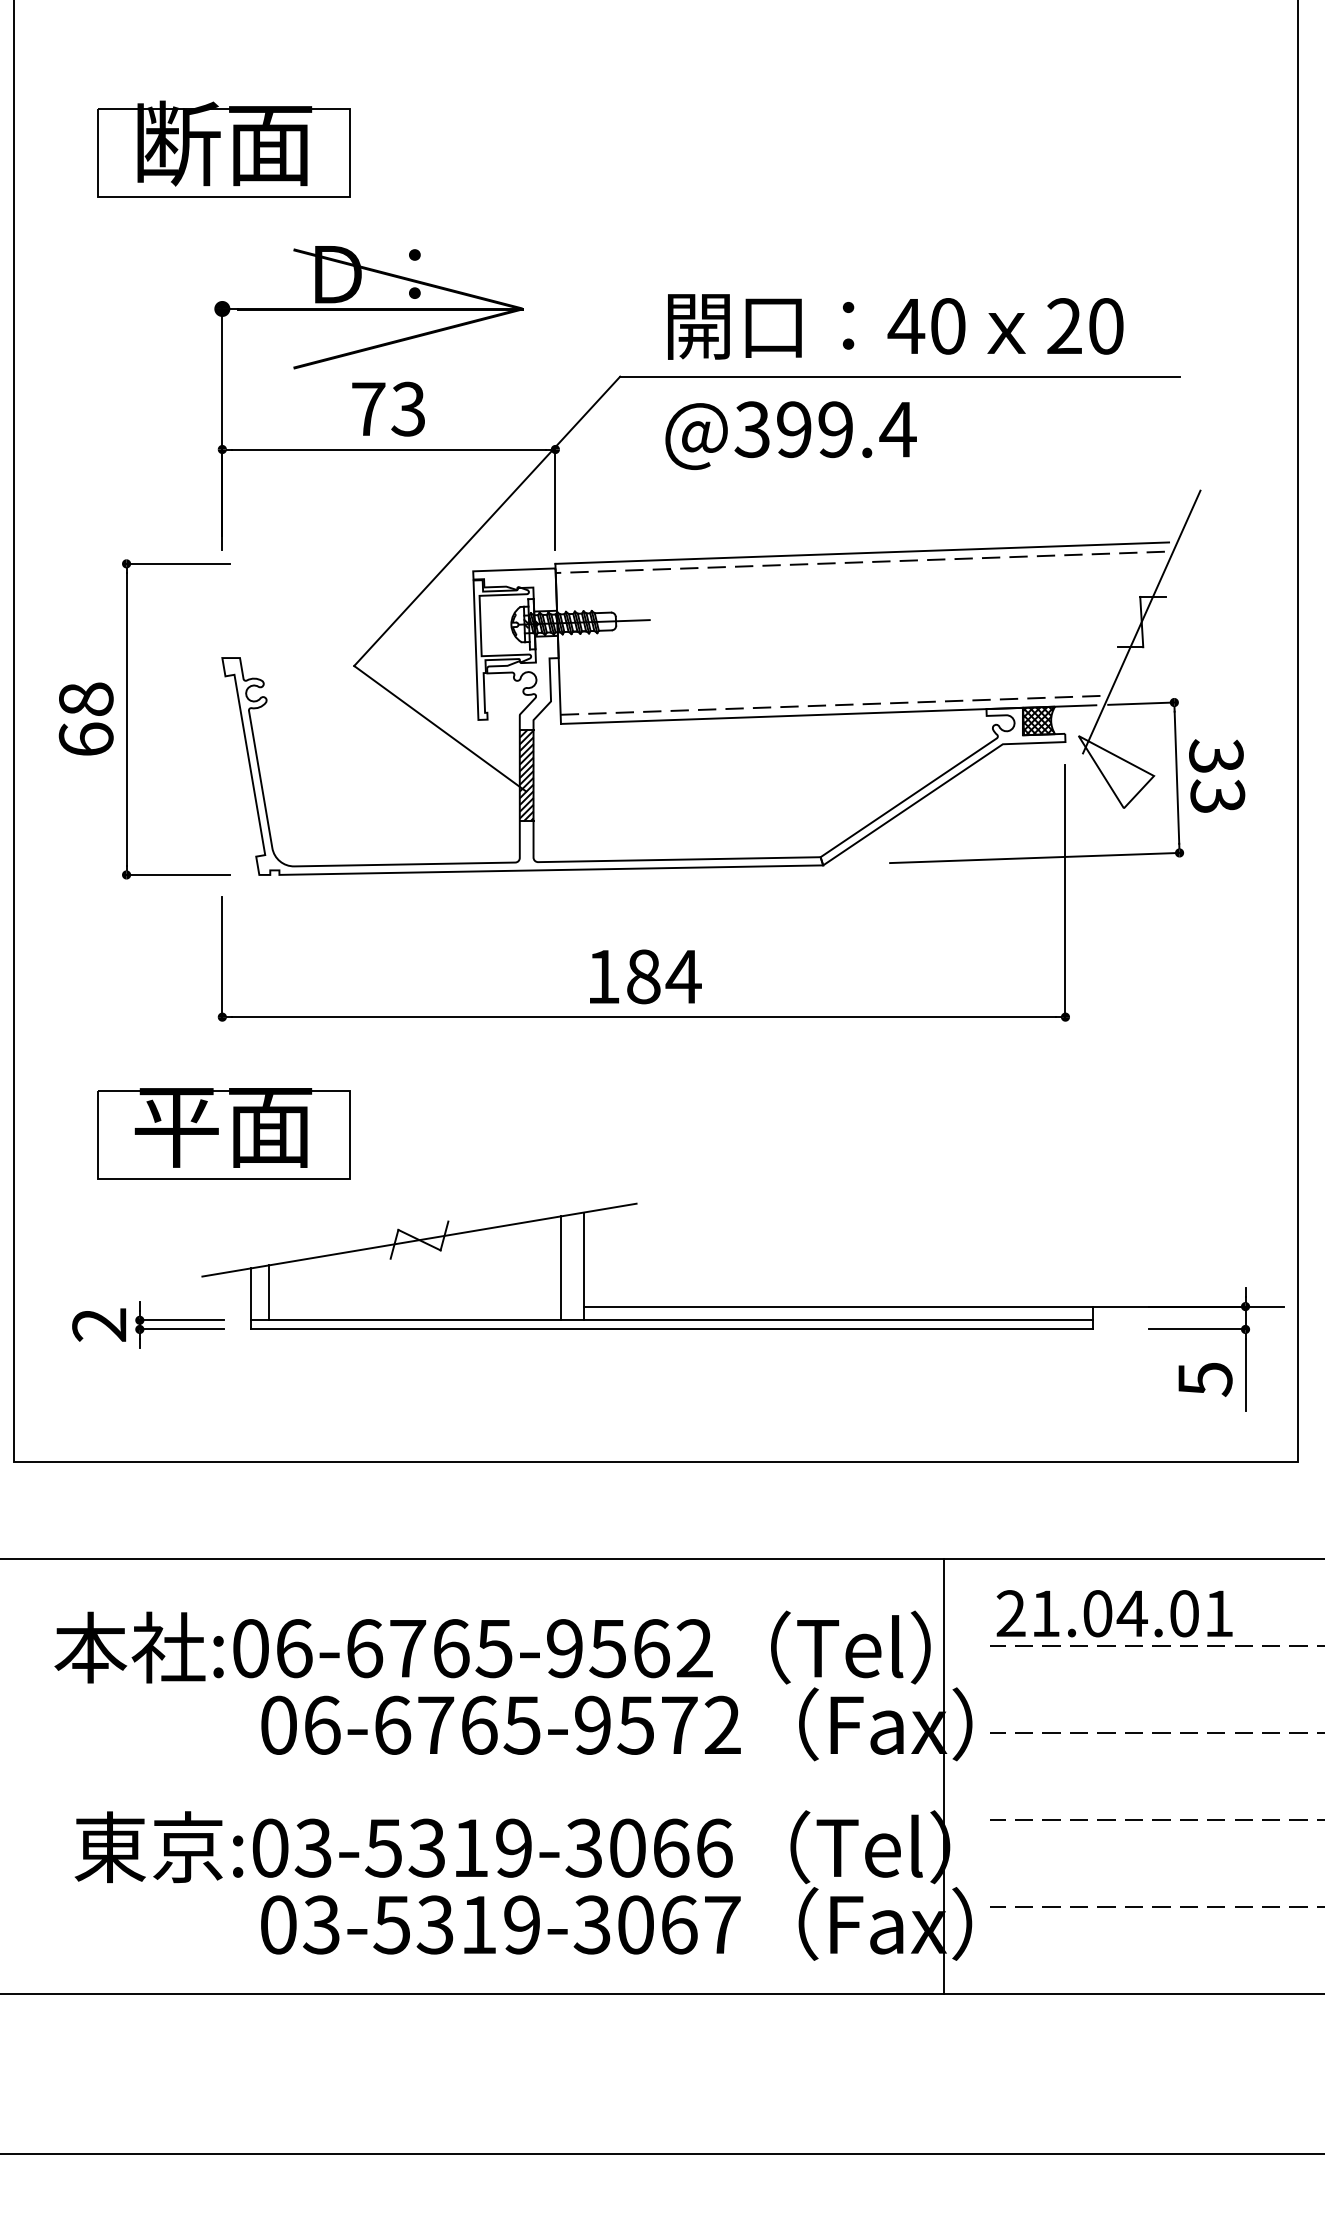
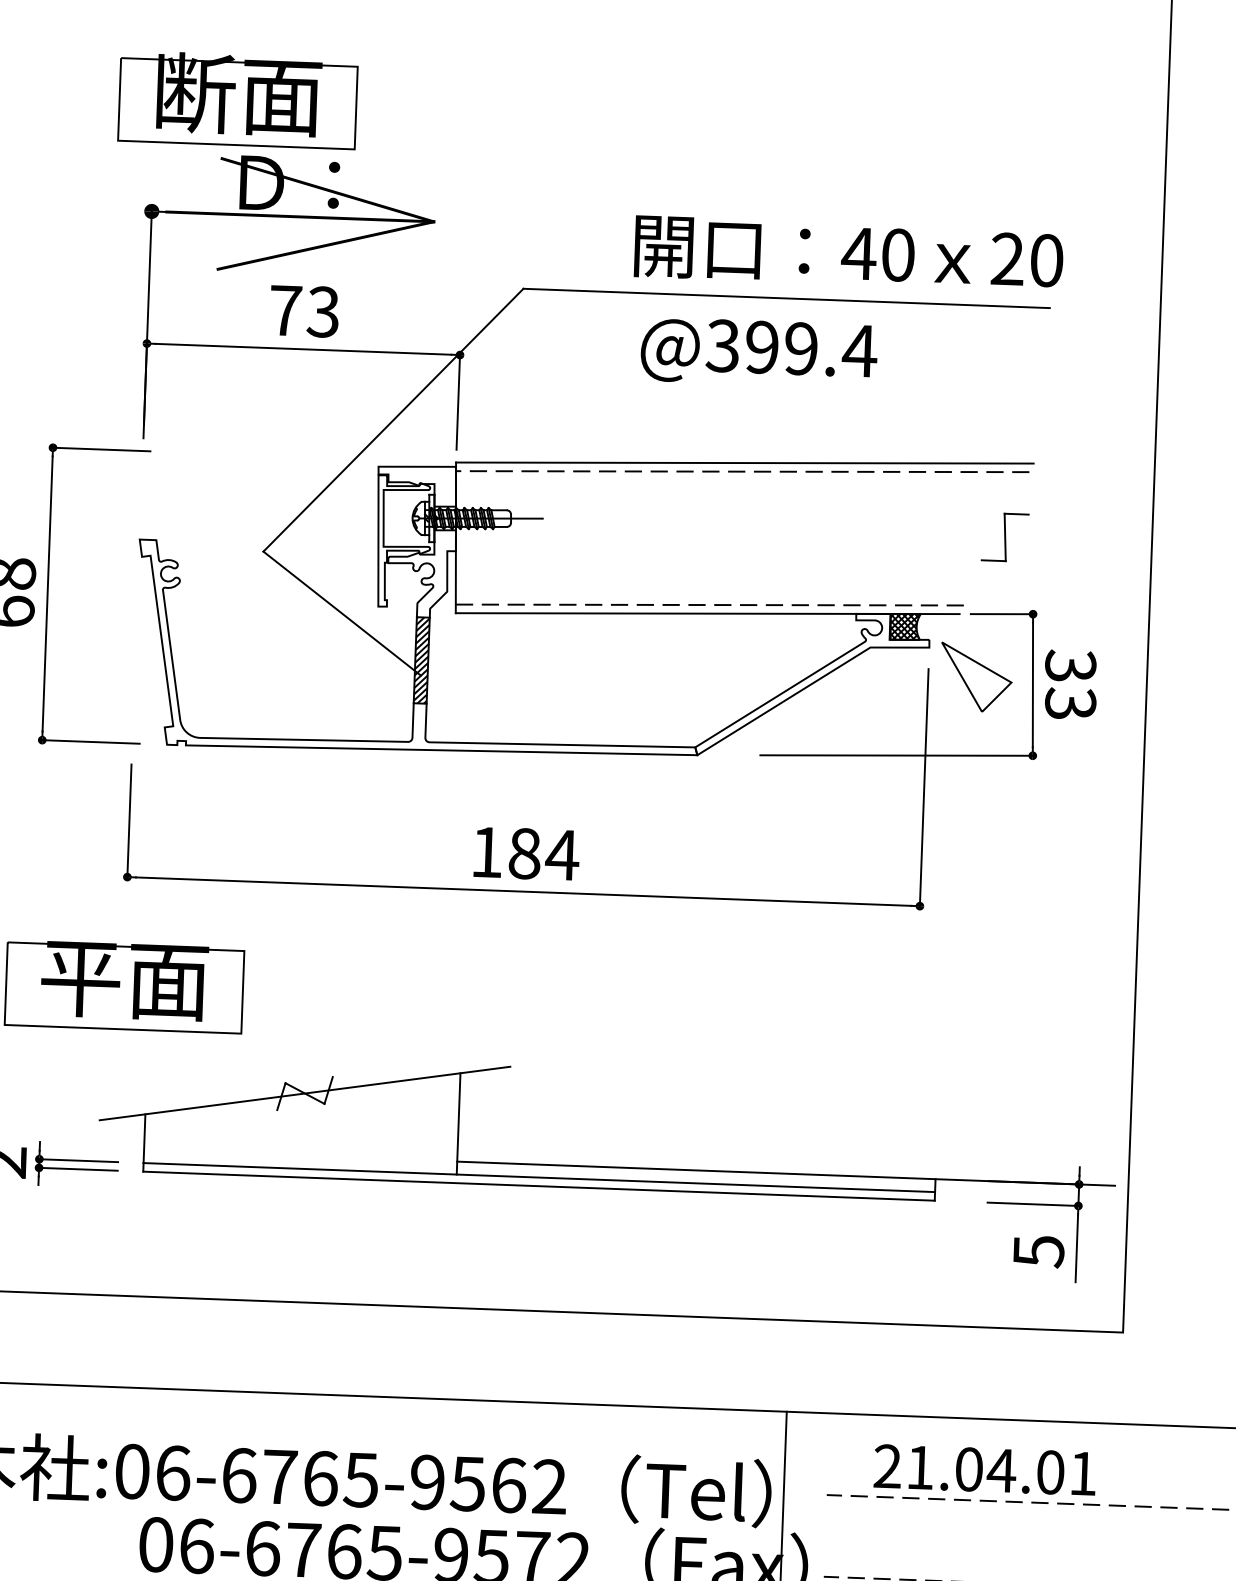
part: (223, 148) -> (237, 99), moved
text: (895, 326) -> (848, 253), moved
text: (790, 435) -> (758, 352), moved
line: (1141, 621) -> (1004, 536), removed
line: (560, 1268) -> (436, 1125), removed
line: (269, 1292) -> (162, 1137), removed
text: (1114, 1613) -> (984, 1469), moved

